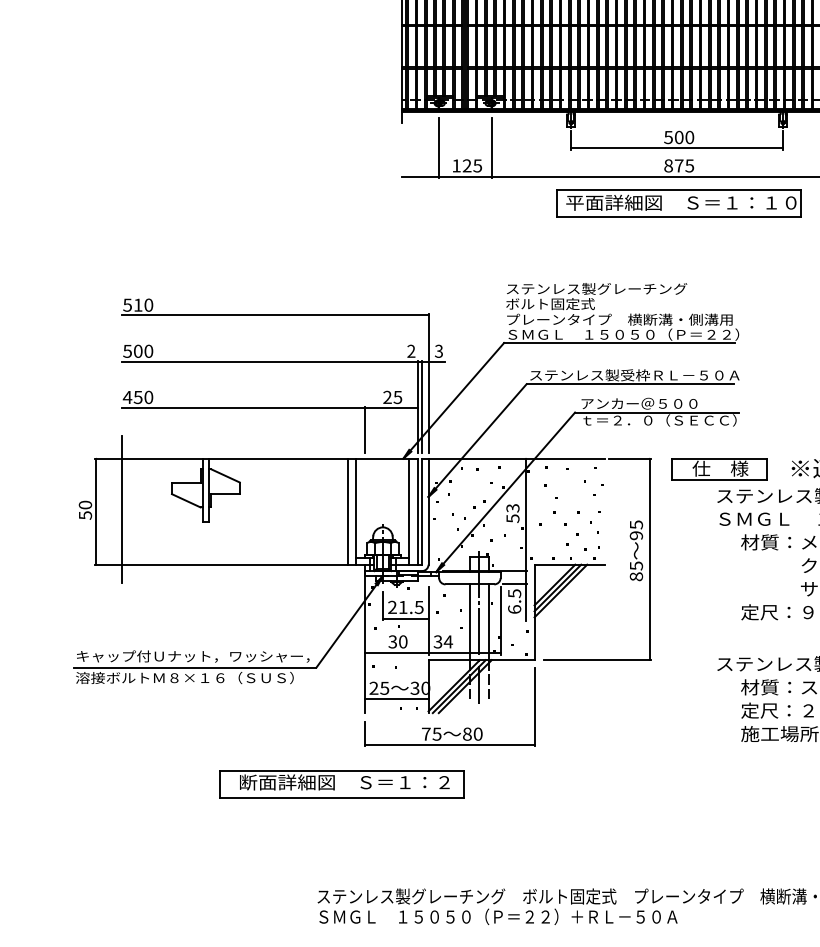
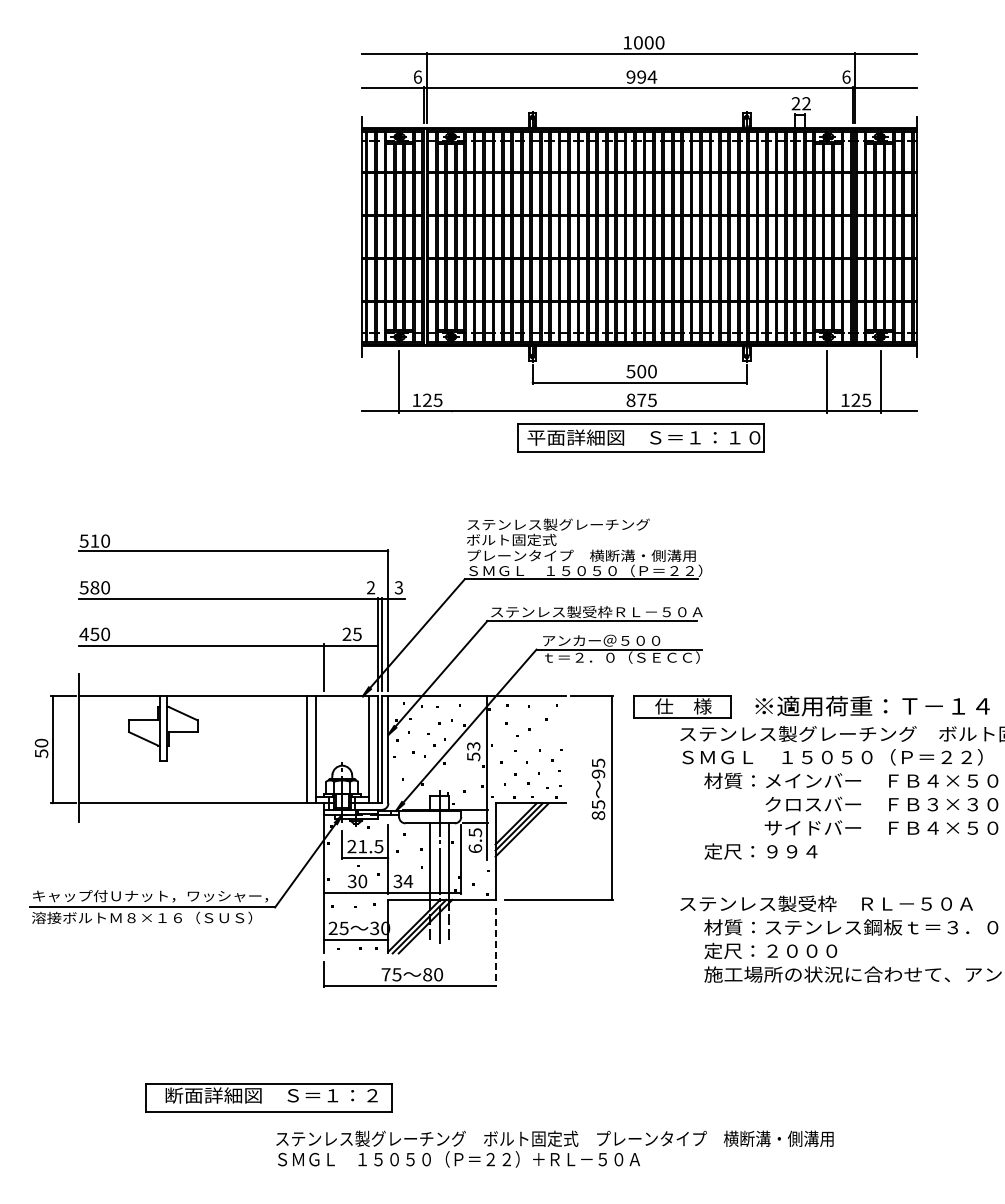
line: (491, 147) -> (452, 381), removed
text: (137, 351) -> (94, 587), 500 -> 580
line: (534, 707) -> (495, 947), solid -> dashed
part: (341, 784) -> (268, 1097), moved

